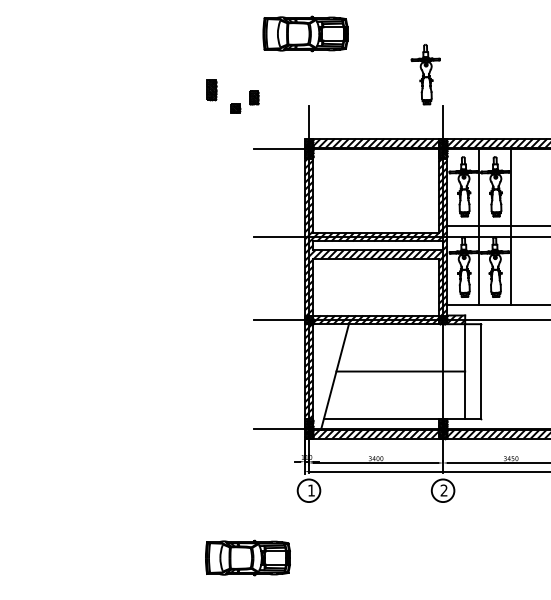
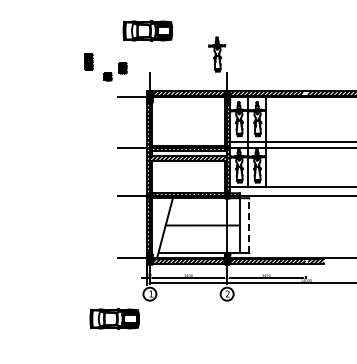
part: (233, 95) -> (106, 66), size x1.4
line: (480, 371) -> (248, 225), solid -> dashed
part: (247, 557) -> (114, 318), moved

